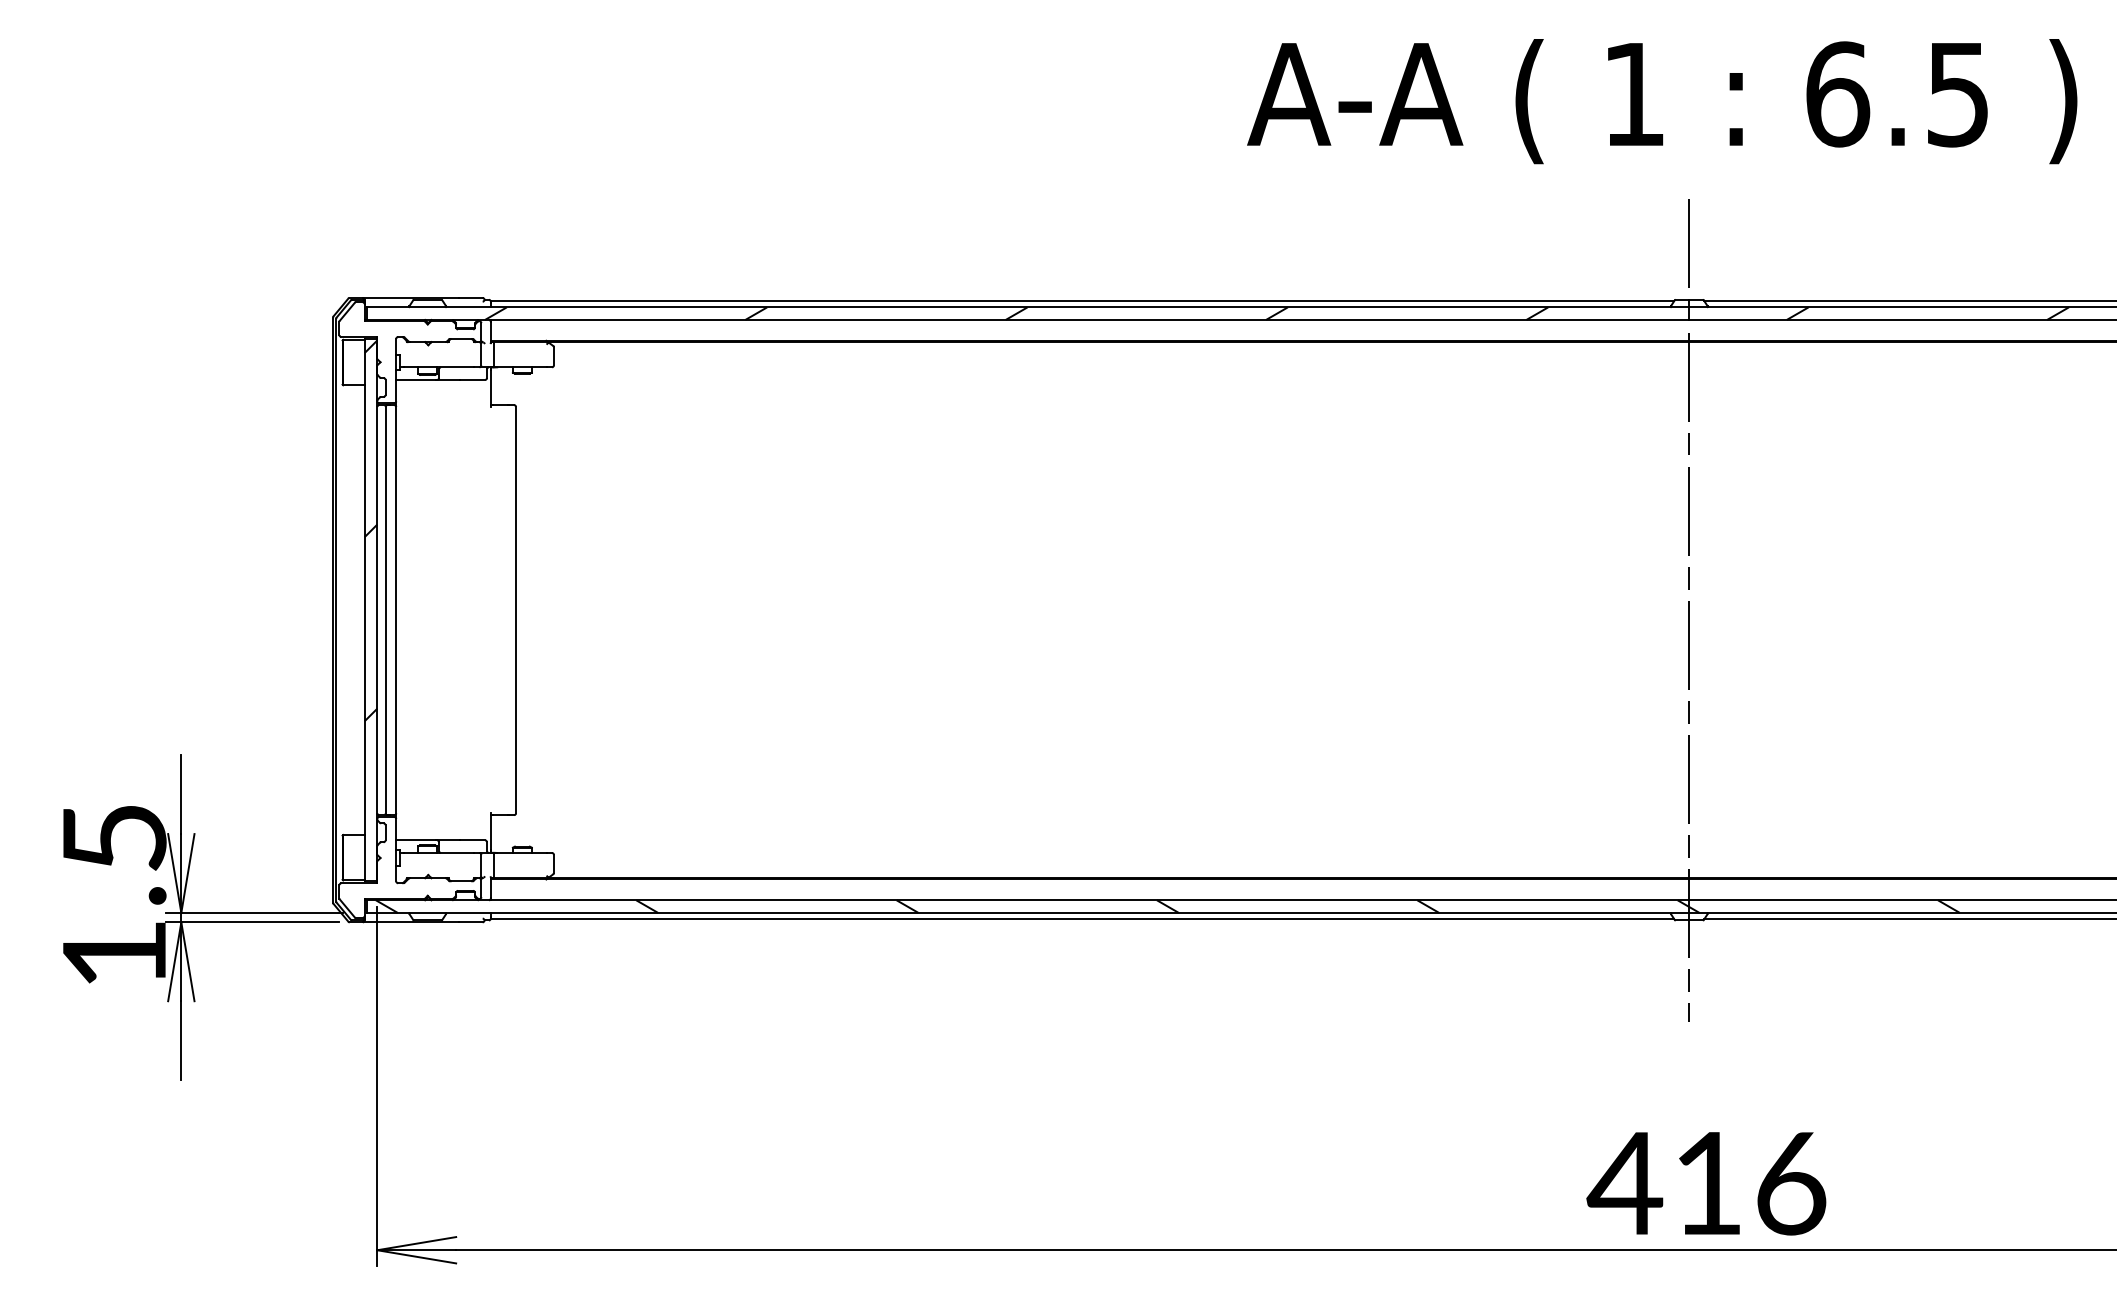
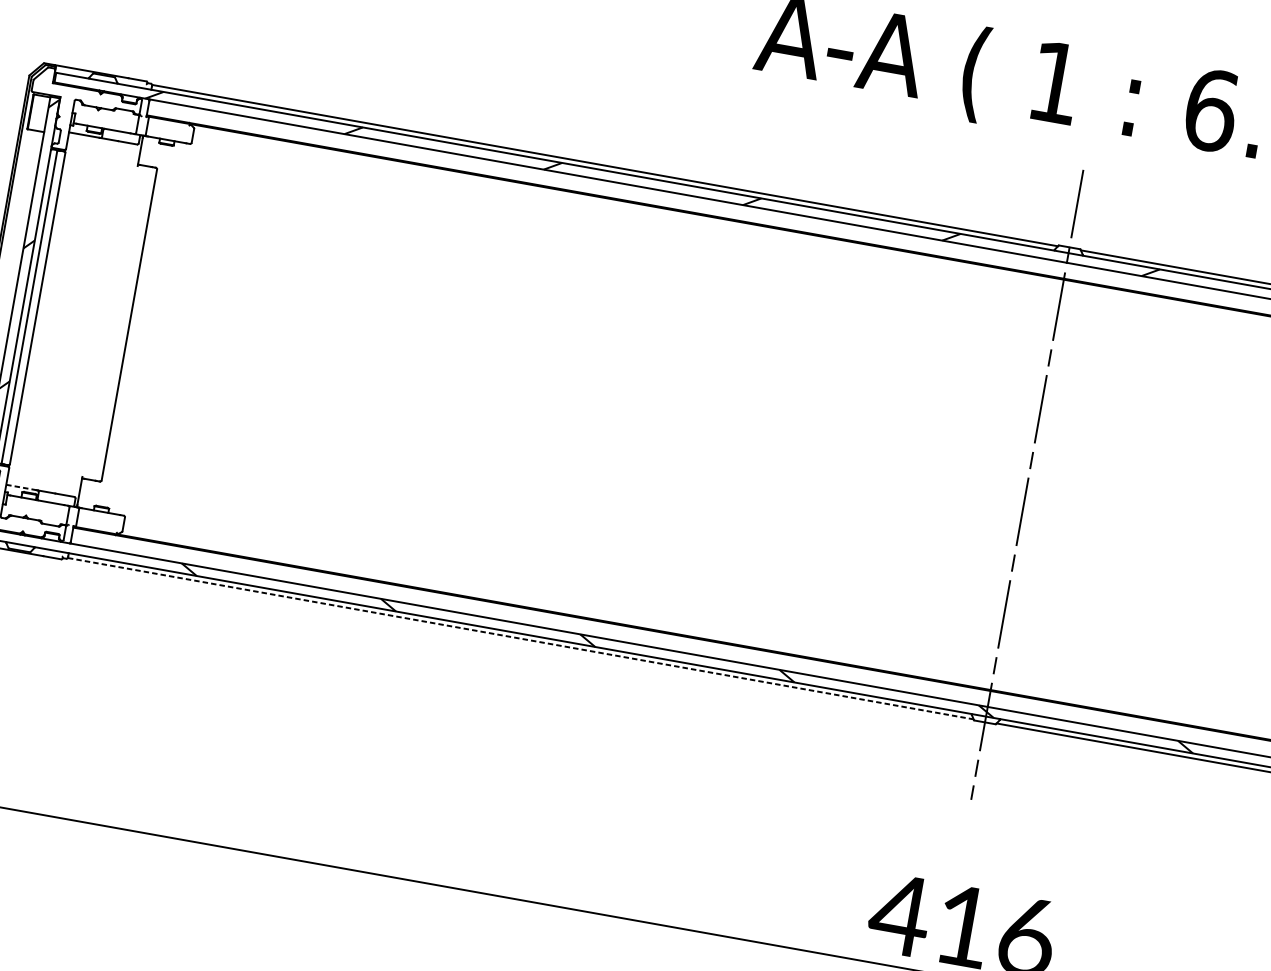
line: (416, 840) -> (21, 487), solid -> dashed
line: (1082, 919) -> (520, 638), solid -> dashed

